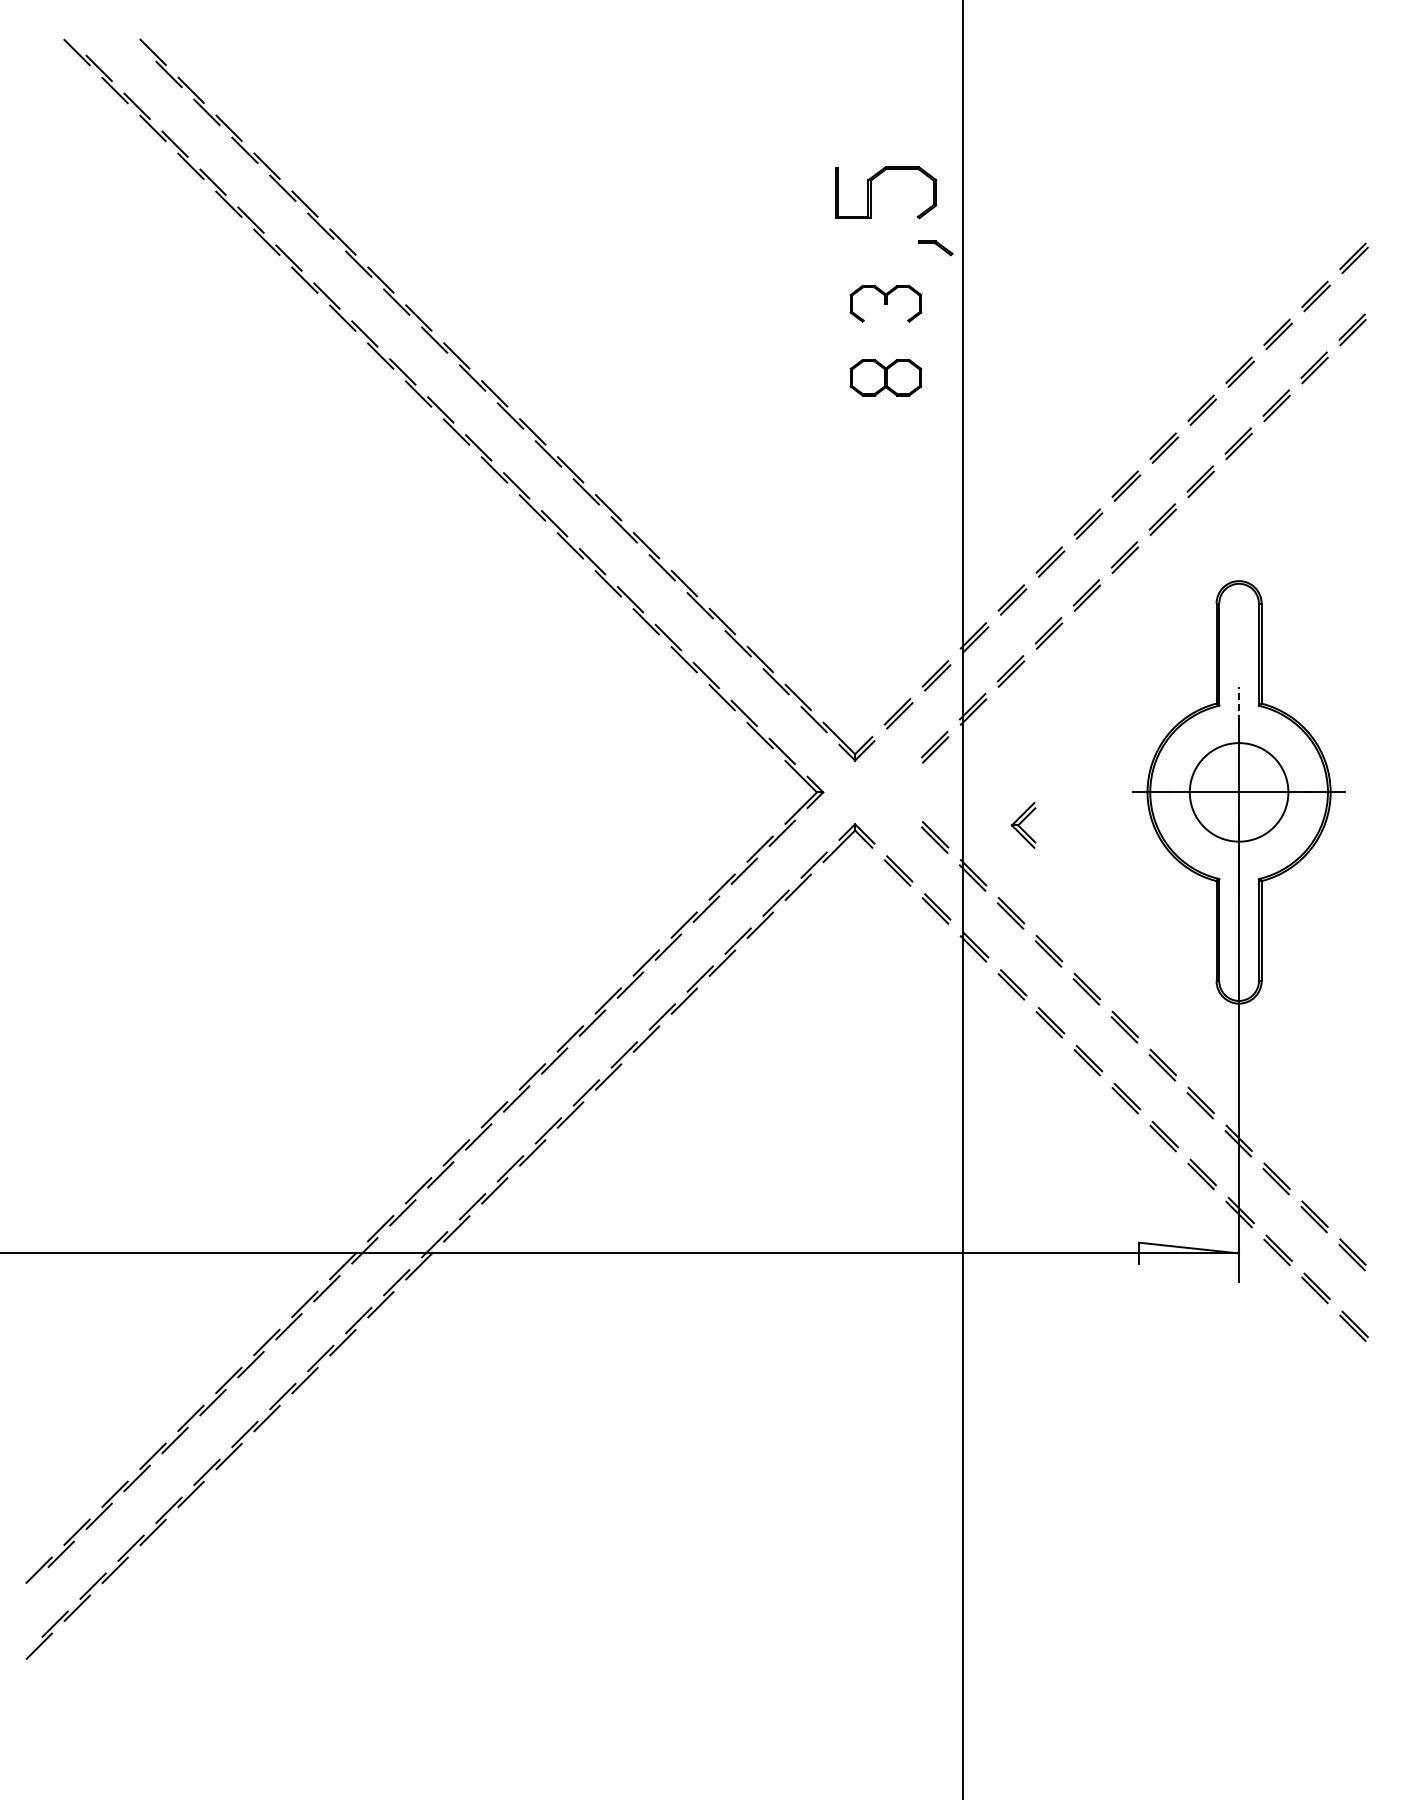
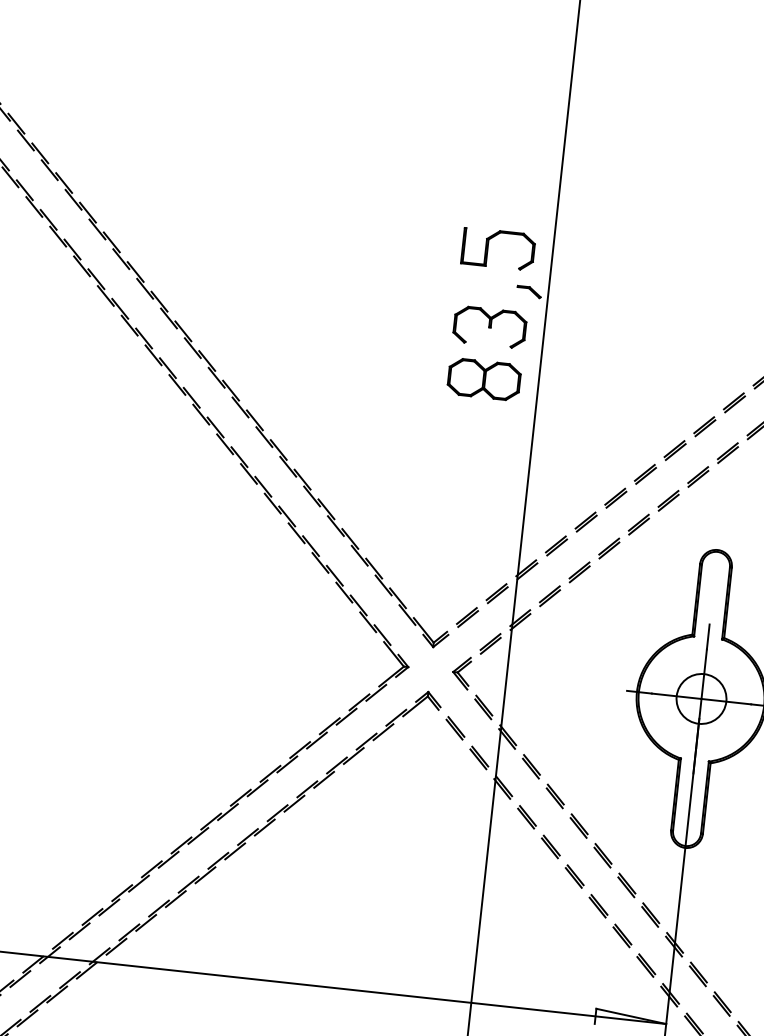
part: (885, 303) -> (489, 327), size x1.43
part: (885, 377) -> (483, 379), size x1.43
line: (1239, 704) -> (708, 637), dashed -> solid
circle: (1238, 792) -> (701, 699), size x0.71
part: (1023, 824) -> (461, 672), moved

